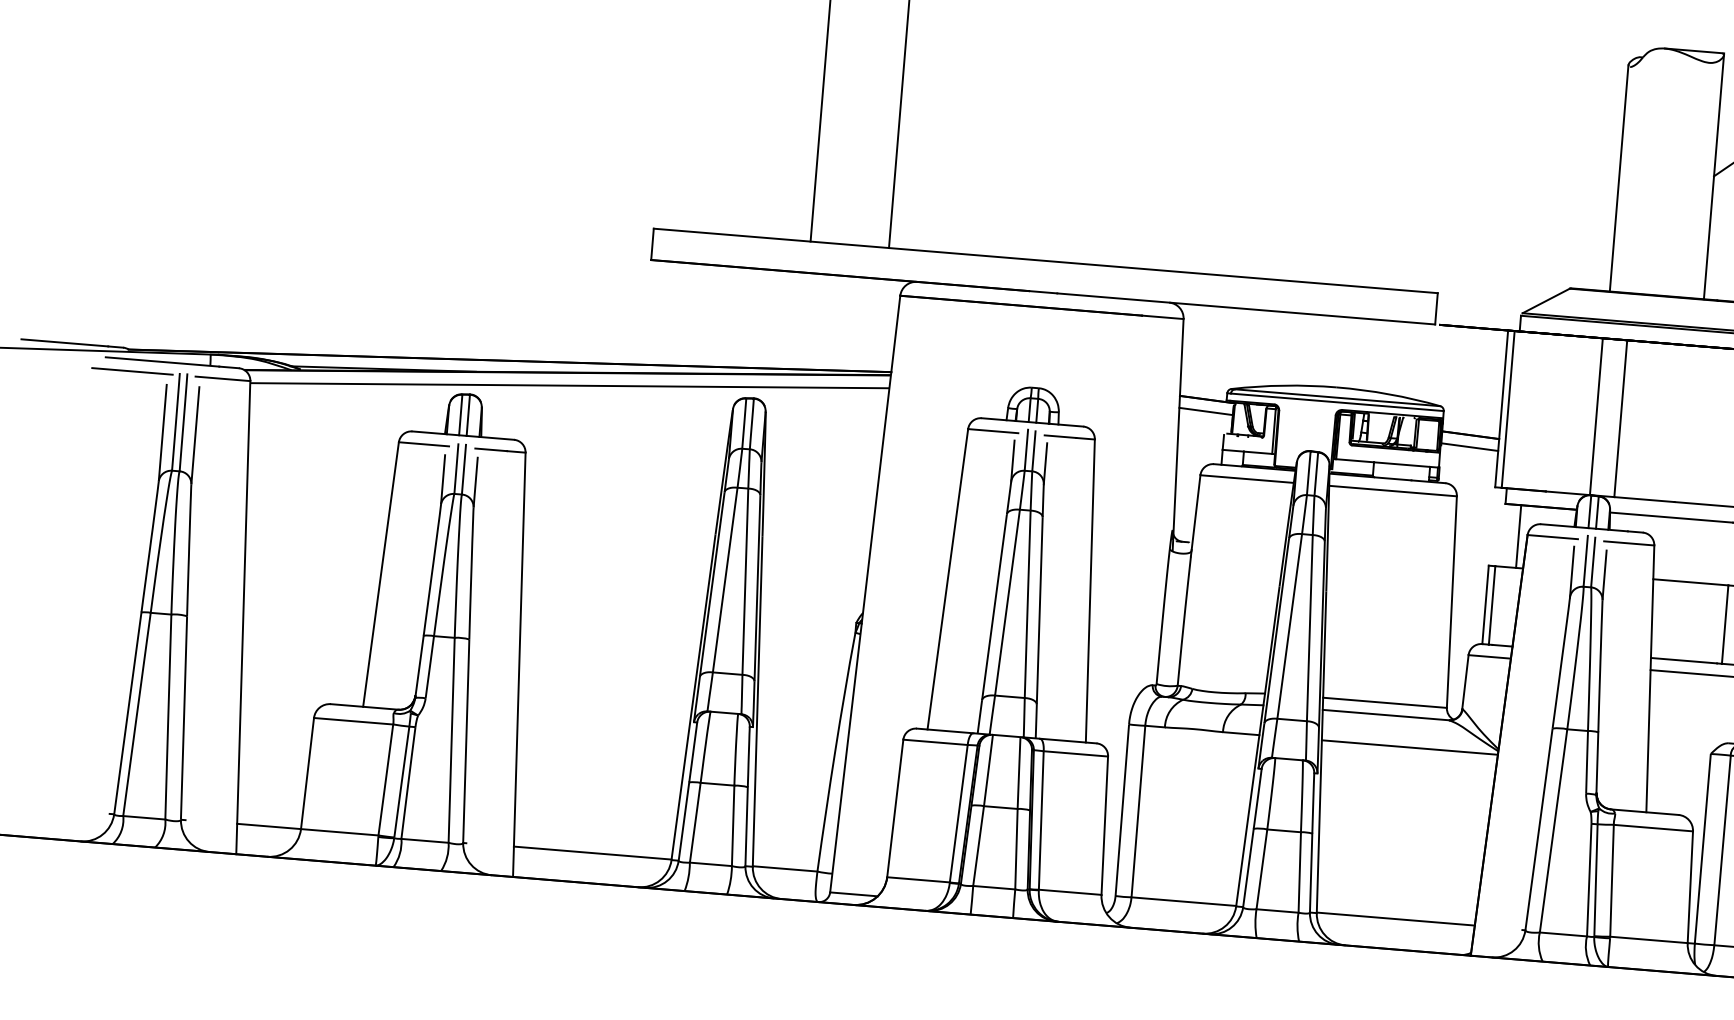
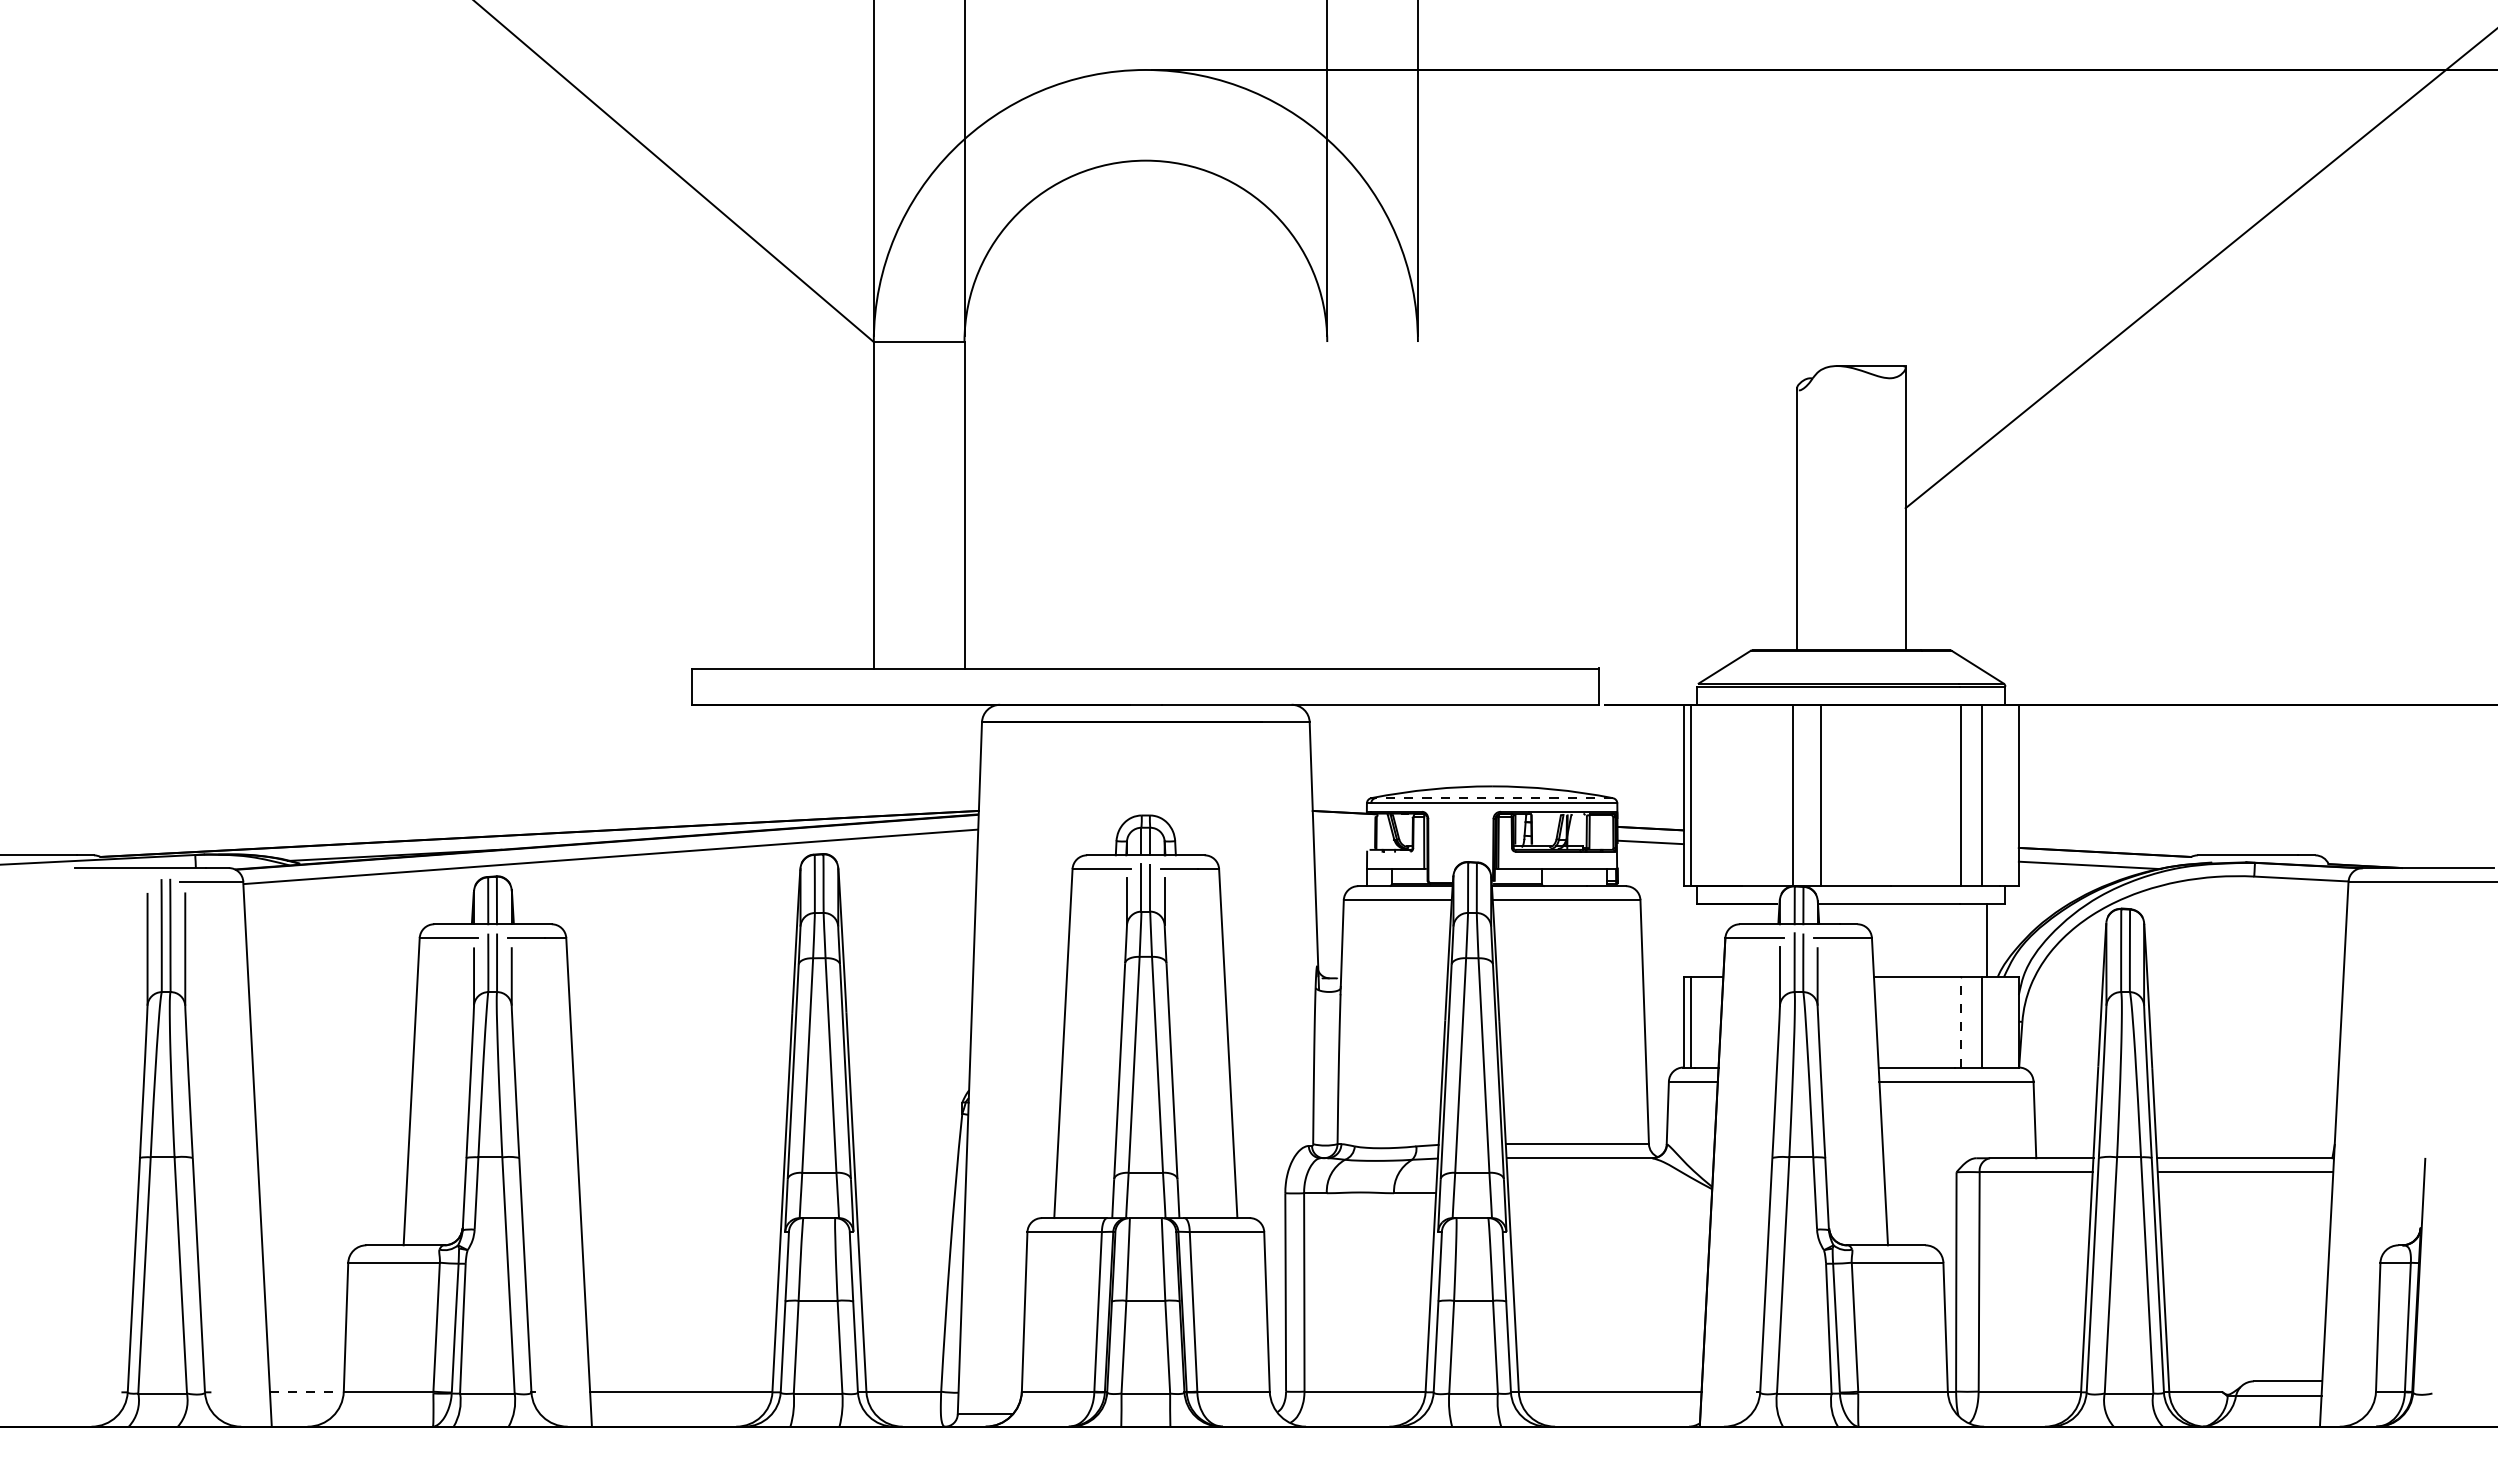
line: (132, 371) -> (106, 881), removed
line: (1337, 398) -> (1494, 798), solid -> dashed
line: (1206, 411) -> (1344, 826), removed
line: (1518, 536) -> (1715, 940), removed
line: (1724, 623) -> (1960, 1021), solid -> dashed
line: (1410, 747) -> (1610, 1193), removed
line: (268, 826) -> (306, 1391), solid -> dashed

